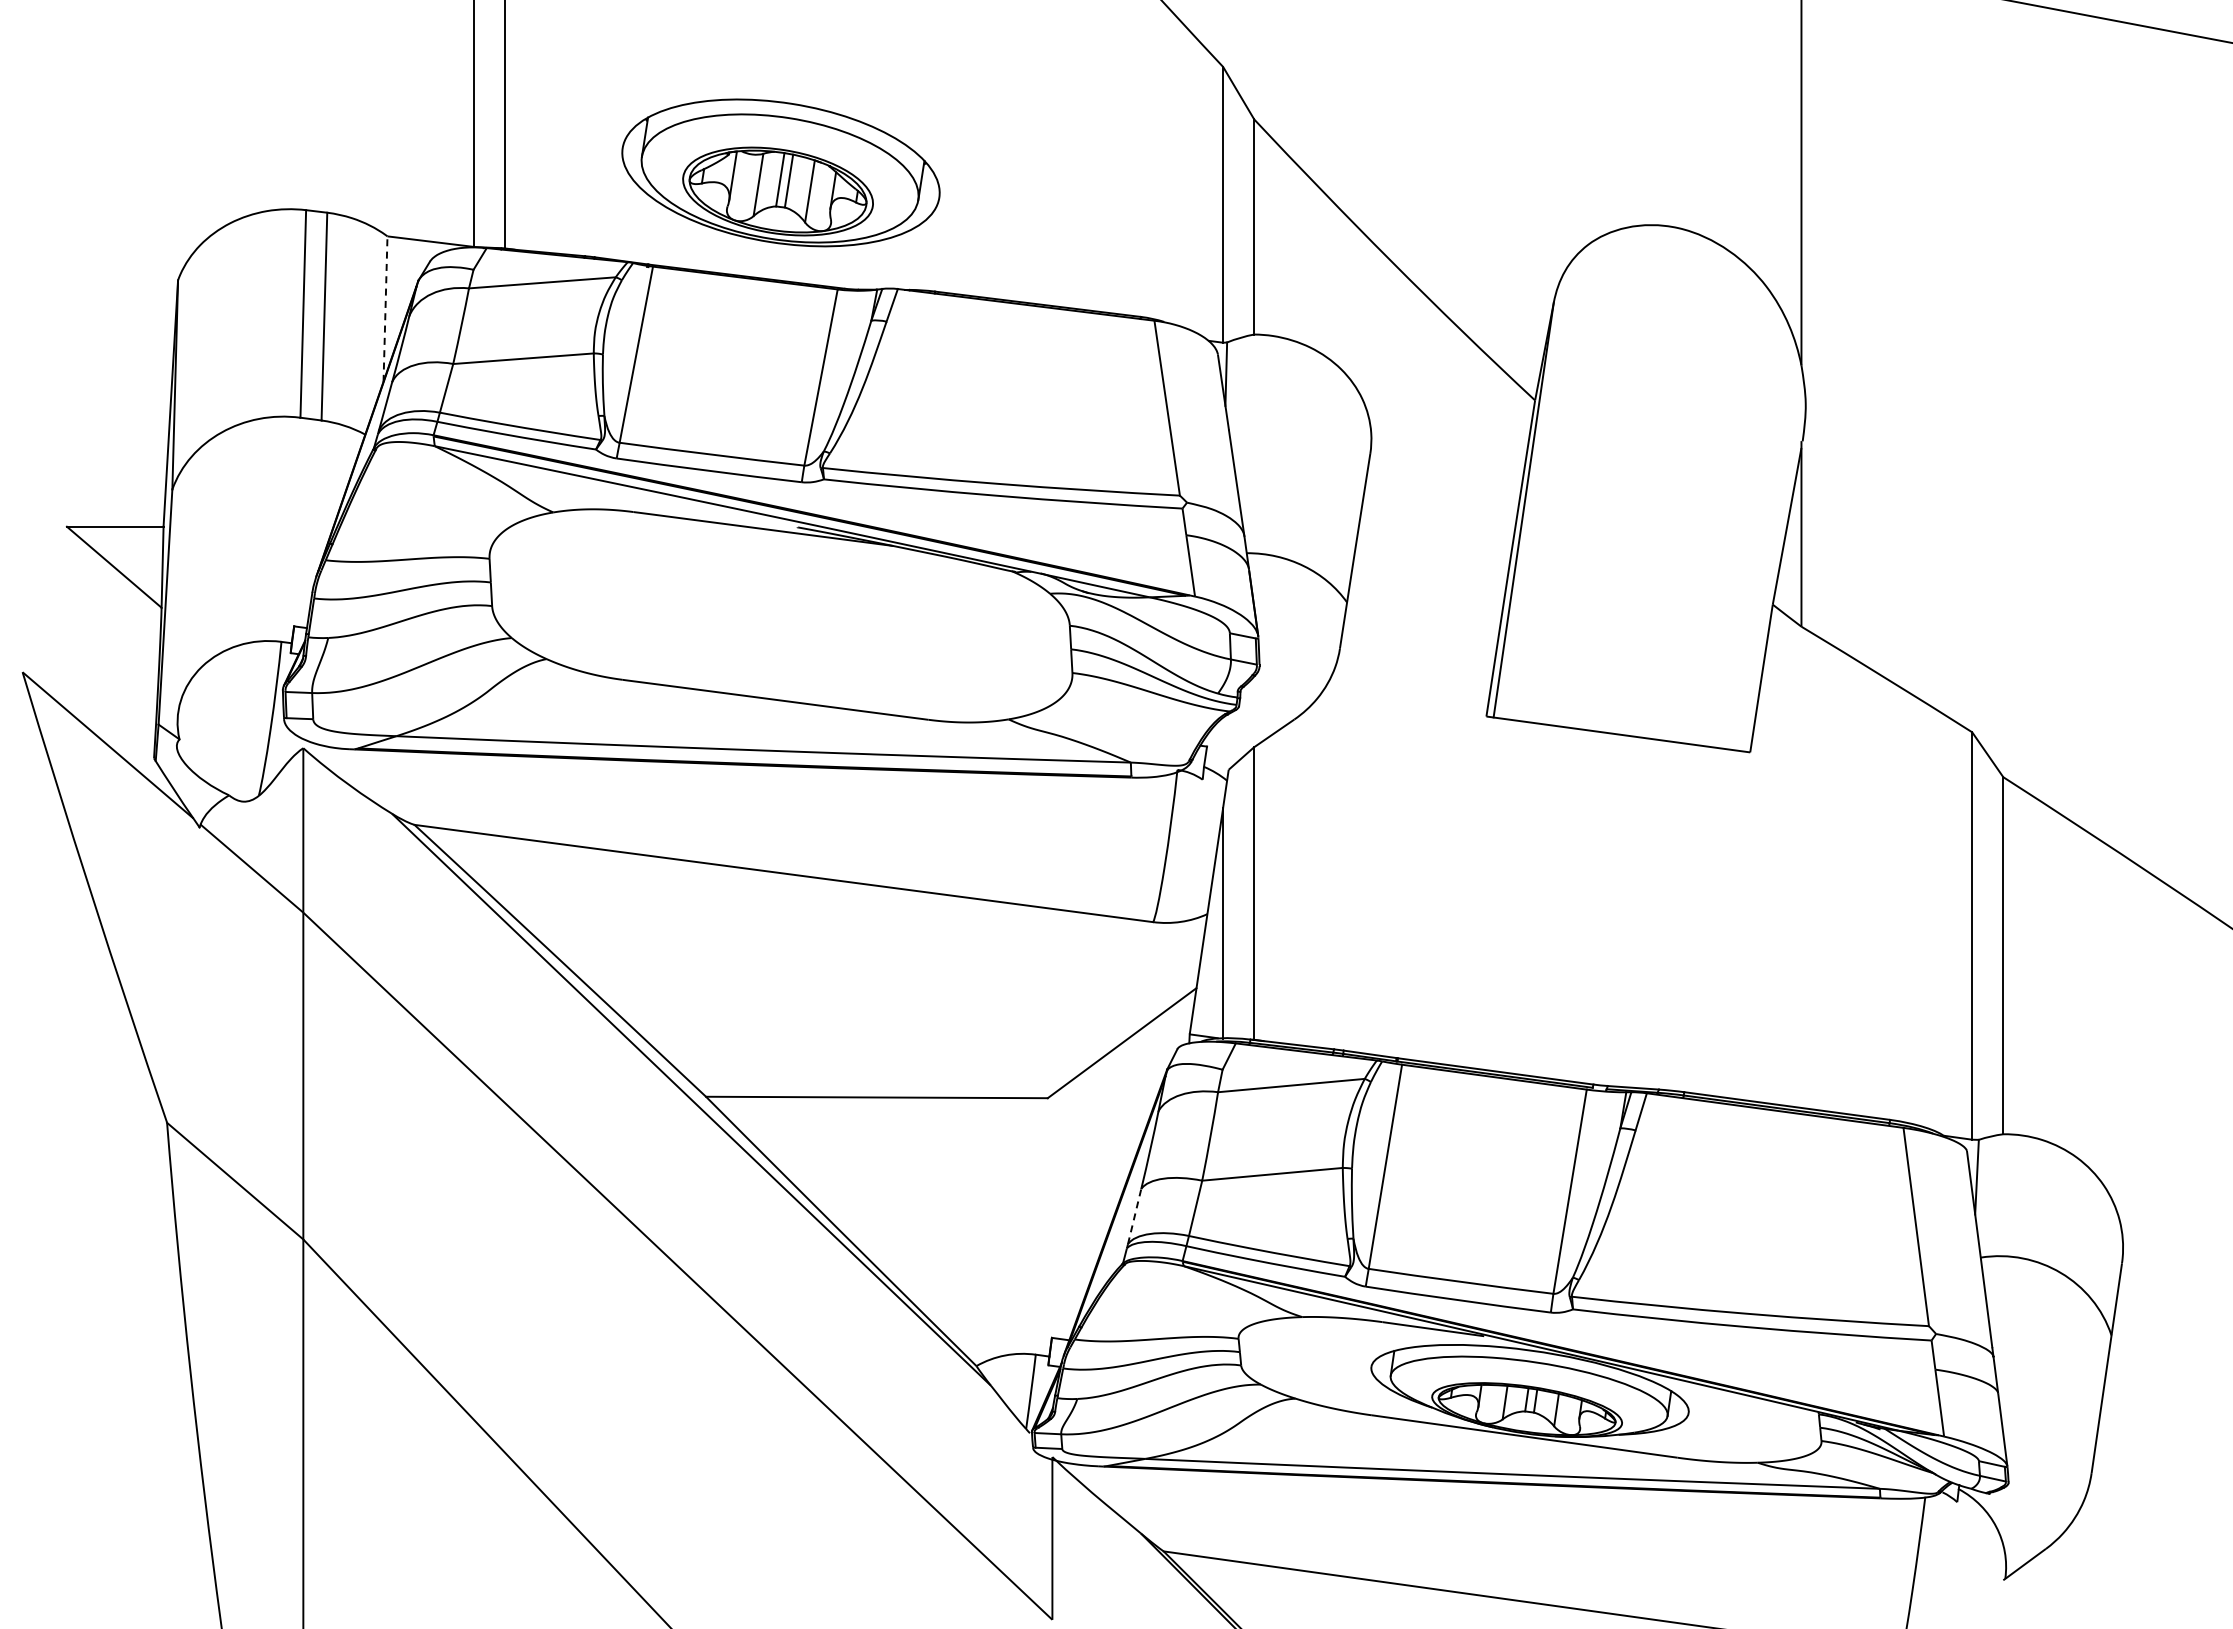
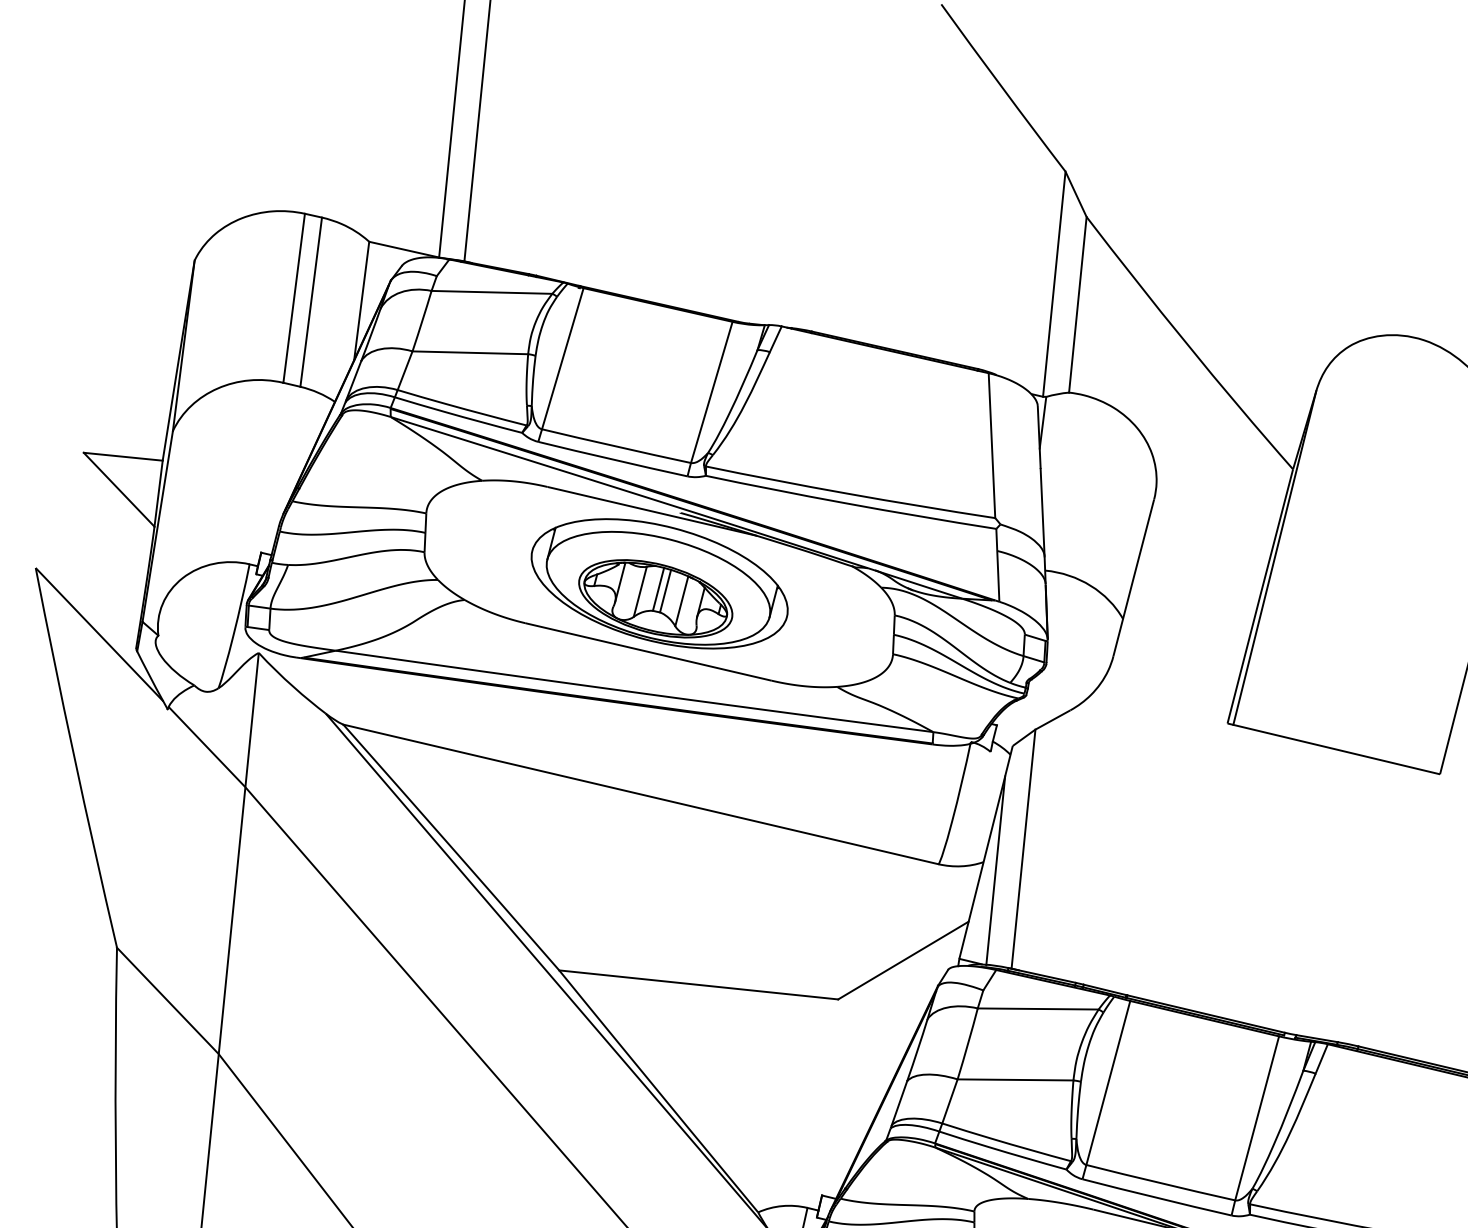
part: (780, 172) -> (659, 583), moved
line: (385, 309) -> (361, 301), dashed -> solid
line: (1134, 1216) -> (899, 1103), dashed -> solid

